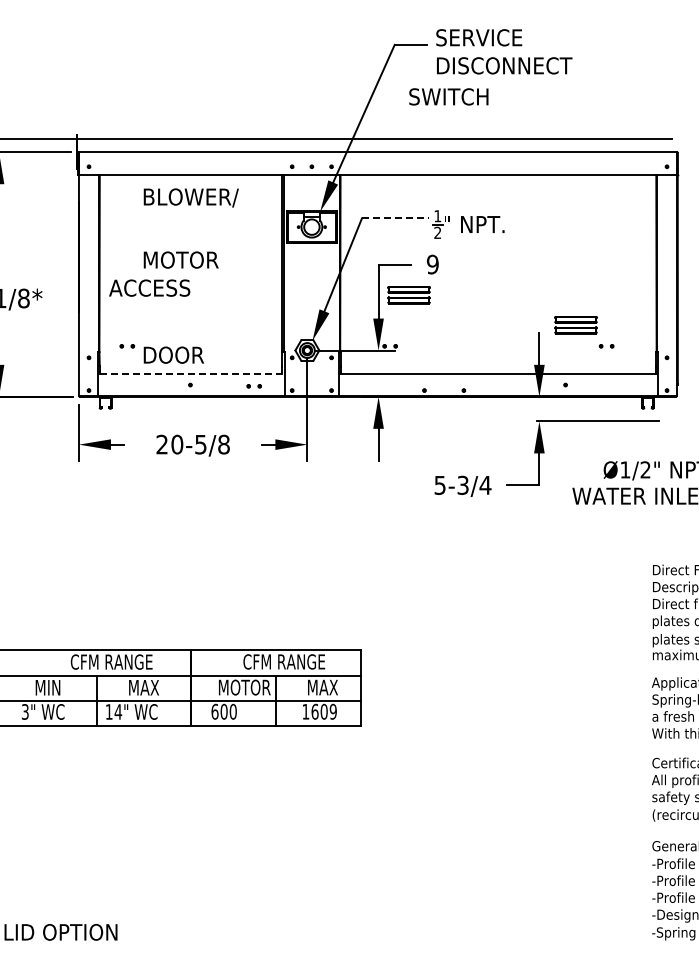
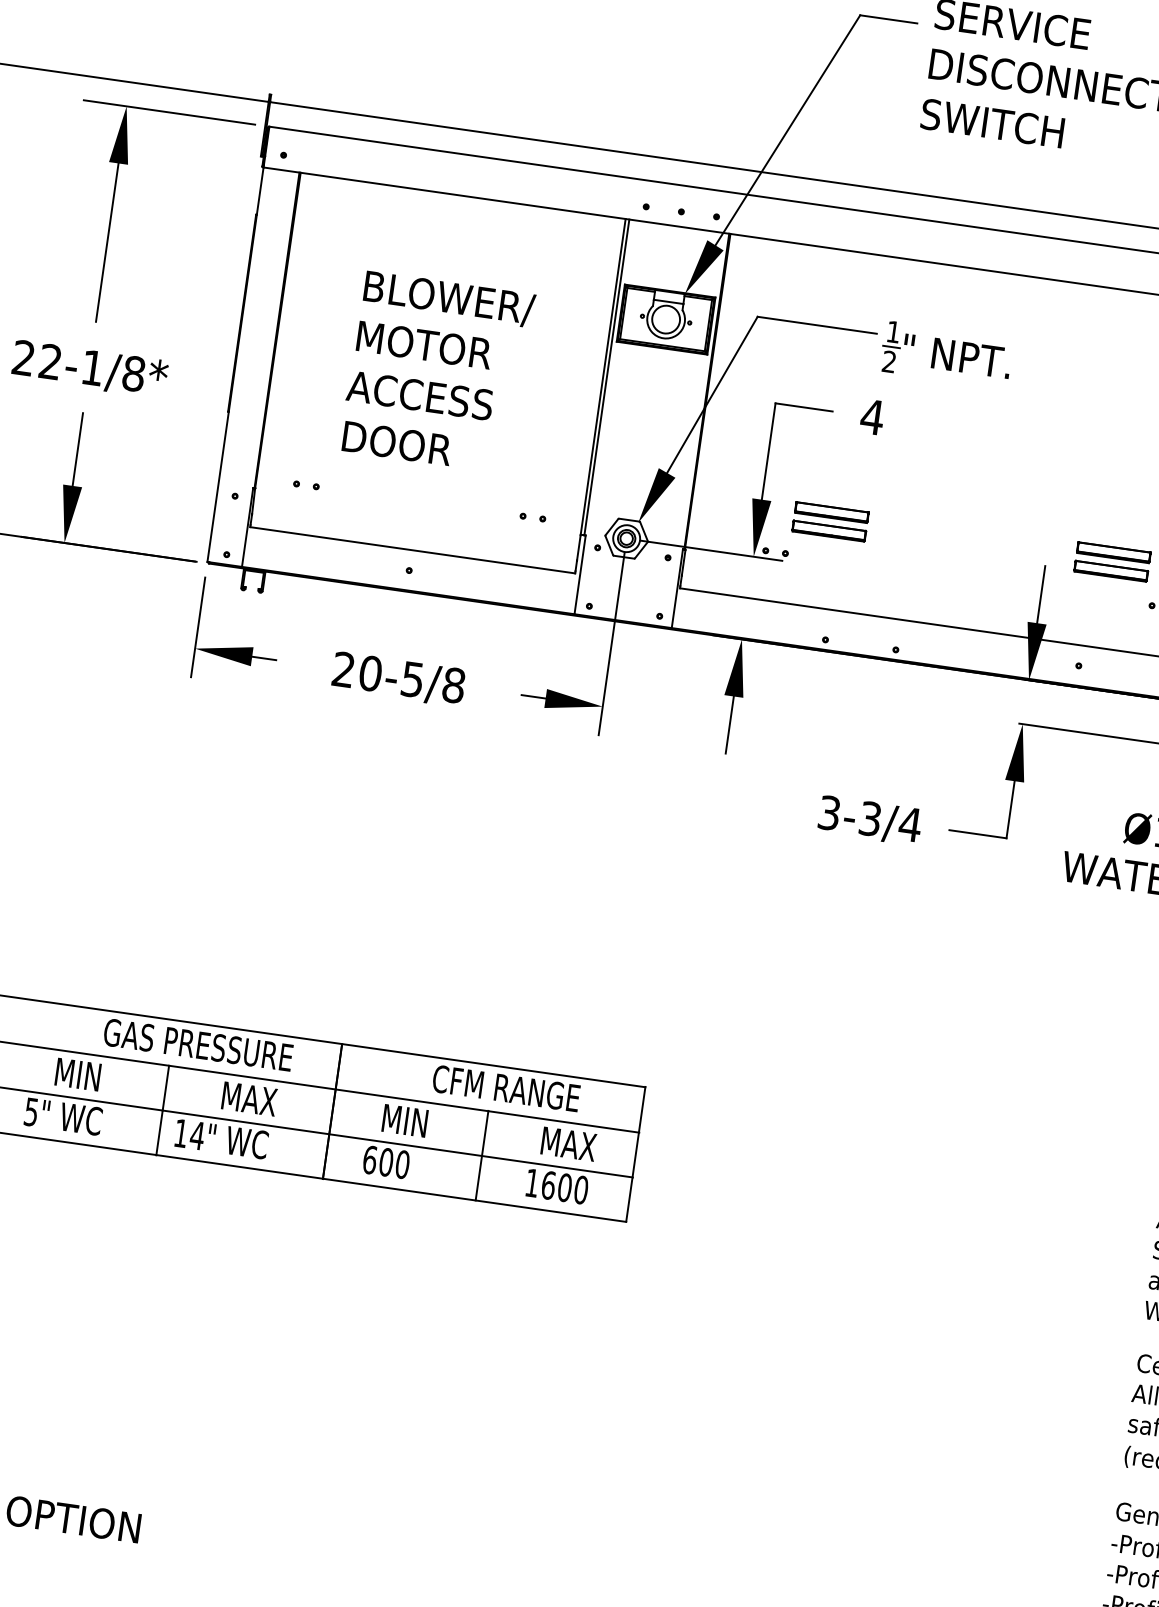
text: (448, 96) -> (992, 122), moved
text: (190, 197) -> (448, 298), moved
line: (395, 218) -> (817, 325), dashed -> solid
text: (432, 264) -> (871, 416), 9 -> 4
text: (149, 287) -> (419, 394), moved
part: (408, 295) -> (829, 521), moved
text: (173, 354) -> (396, 442), moved
line: (191, 373) -> (414, 550), dashed -> solid
part: (253, 386) -> (531, 517), moved
text: (440, 484) -> (830, 811), 5-3/4 -> 3-3/4
text: (111, 661) -> (198, 1043), CFM RANGE -> GAS PRESSURE
text: (250, 687) -> (439, 1125), MOTOR -> MIN
text: (25, 711) -> (31, 1111), 3" -> 5"
text: (332, 711) -> (579, 1189), 1609 -> 1600

